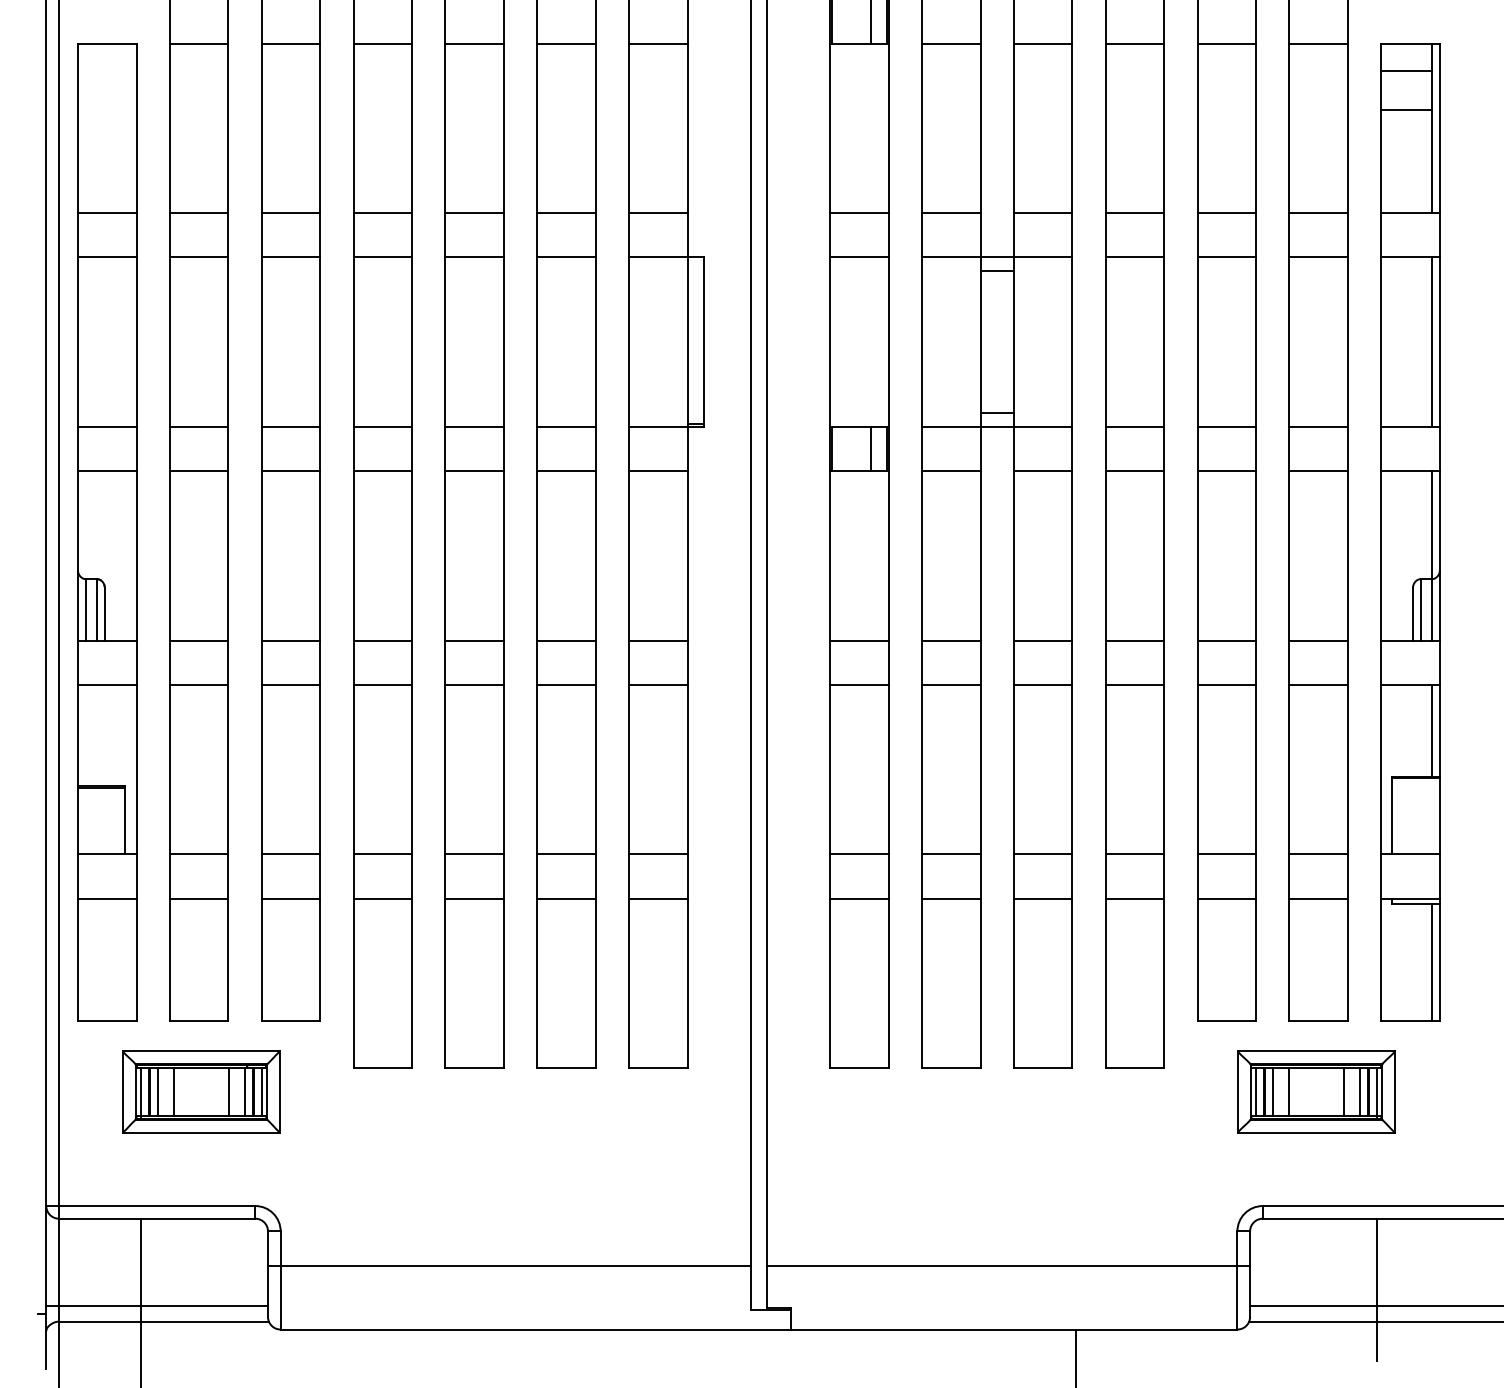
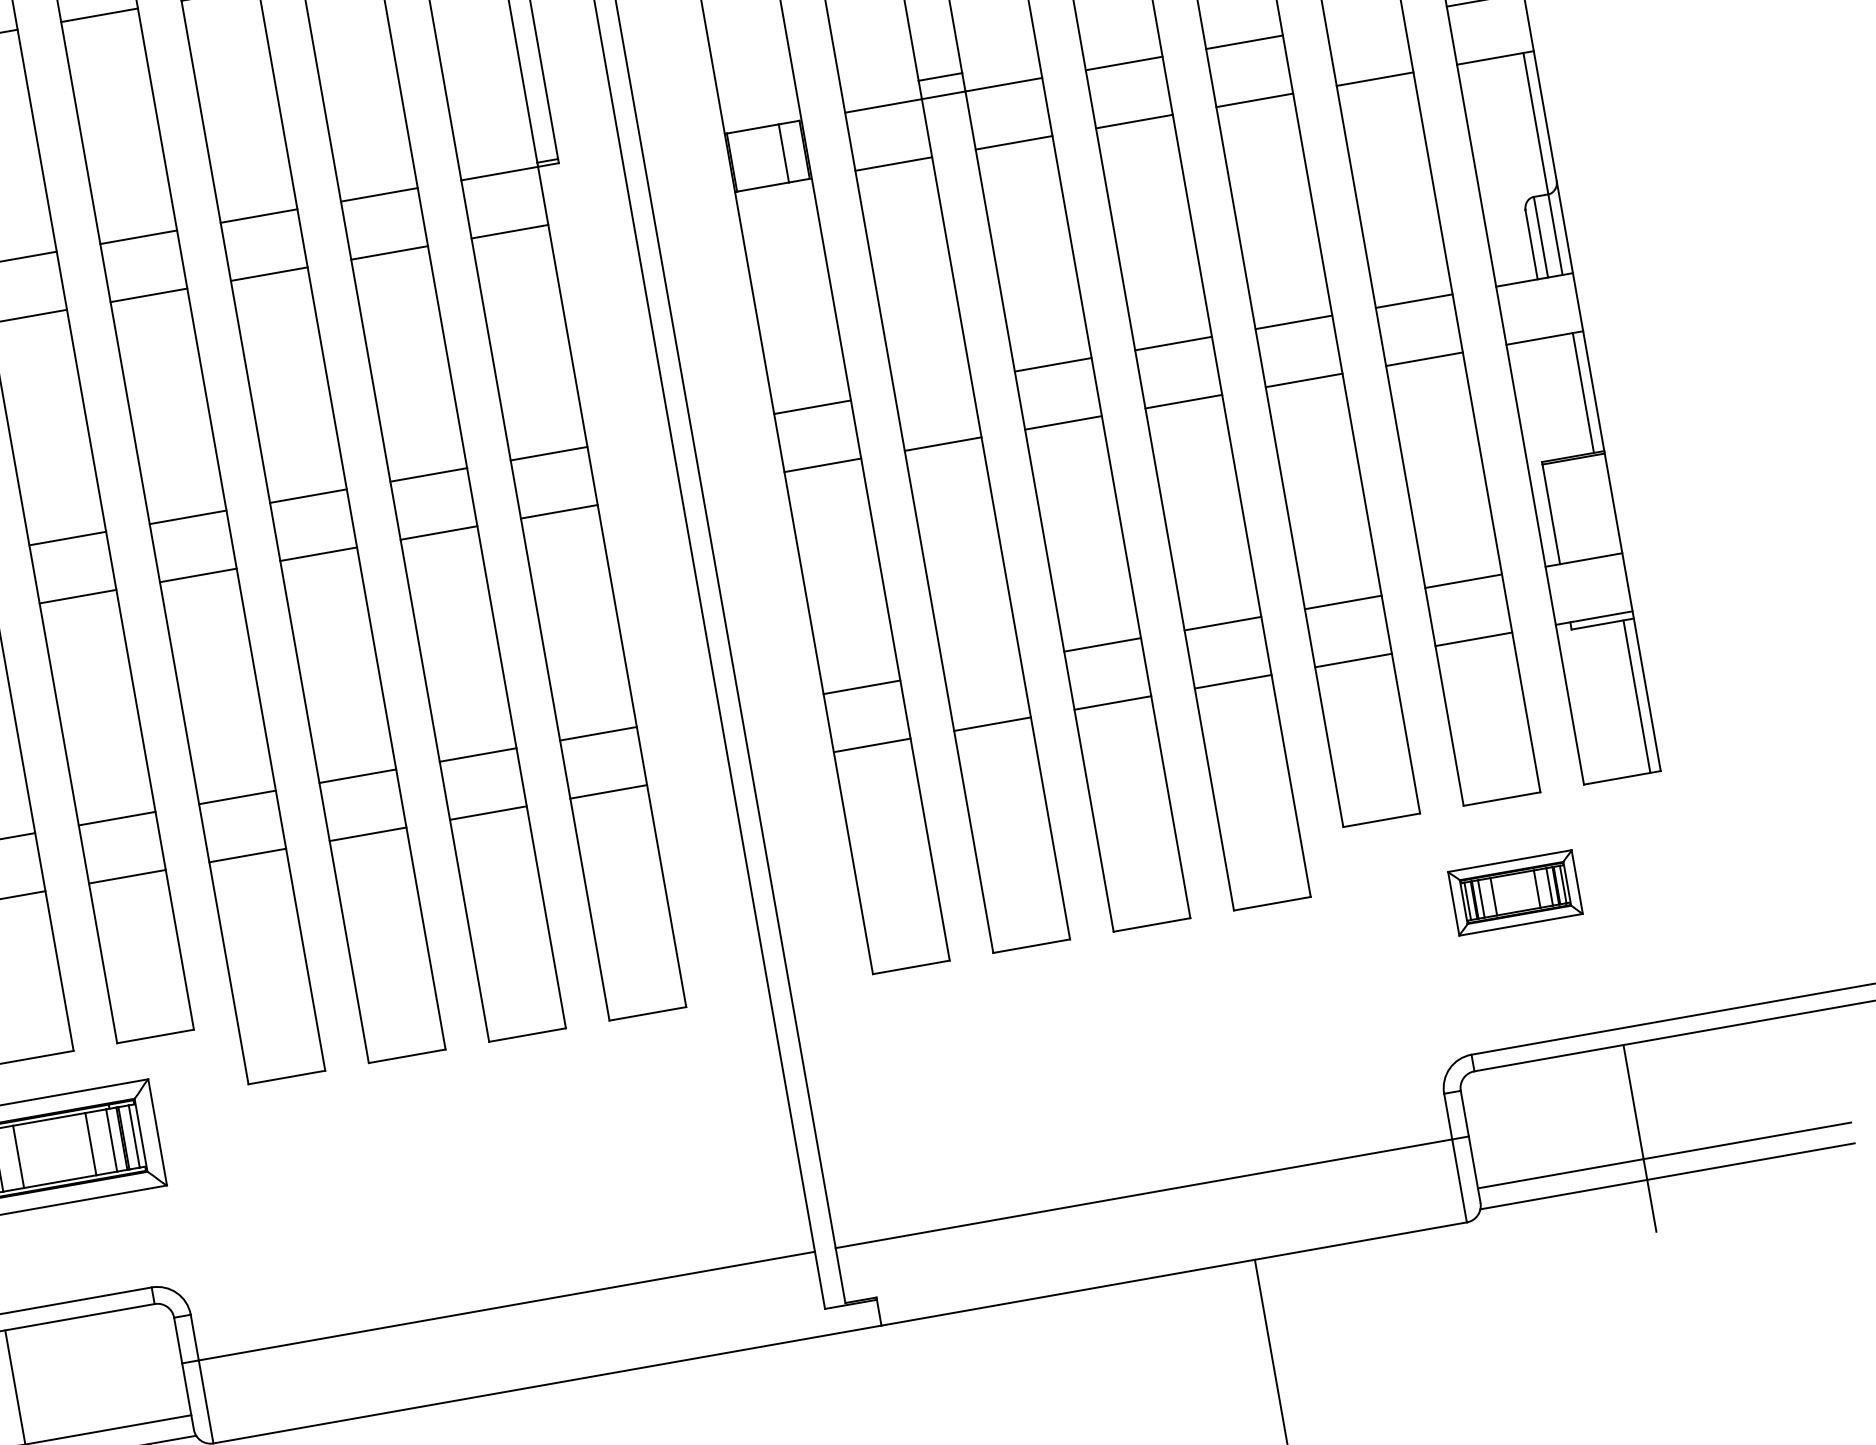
line: (1318, 426) -> (1364, 20), removed
line: (951, 640) -> (933, 385), removed
line: (951, 854) -> (982, 666), removed
part: (1316, 1091) -> (1515, 892), size x0.6

